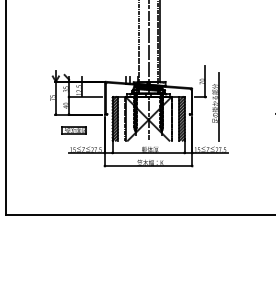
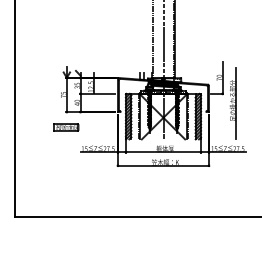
part: (73, 130) -> (65, 127), moved

